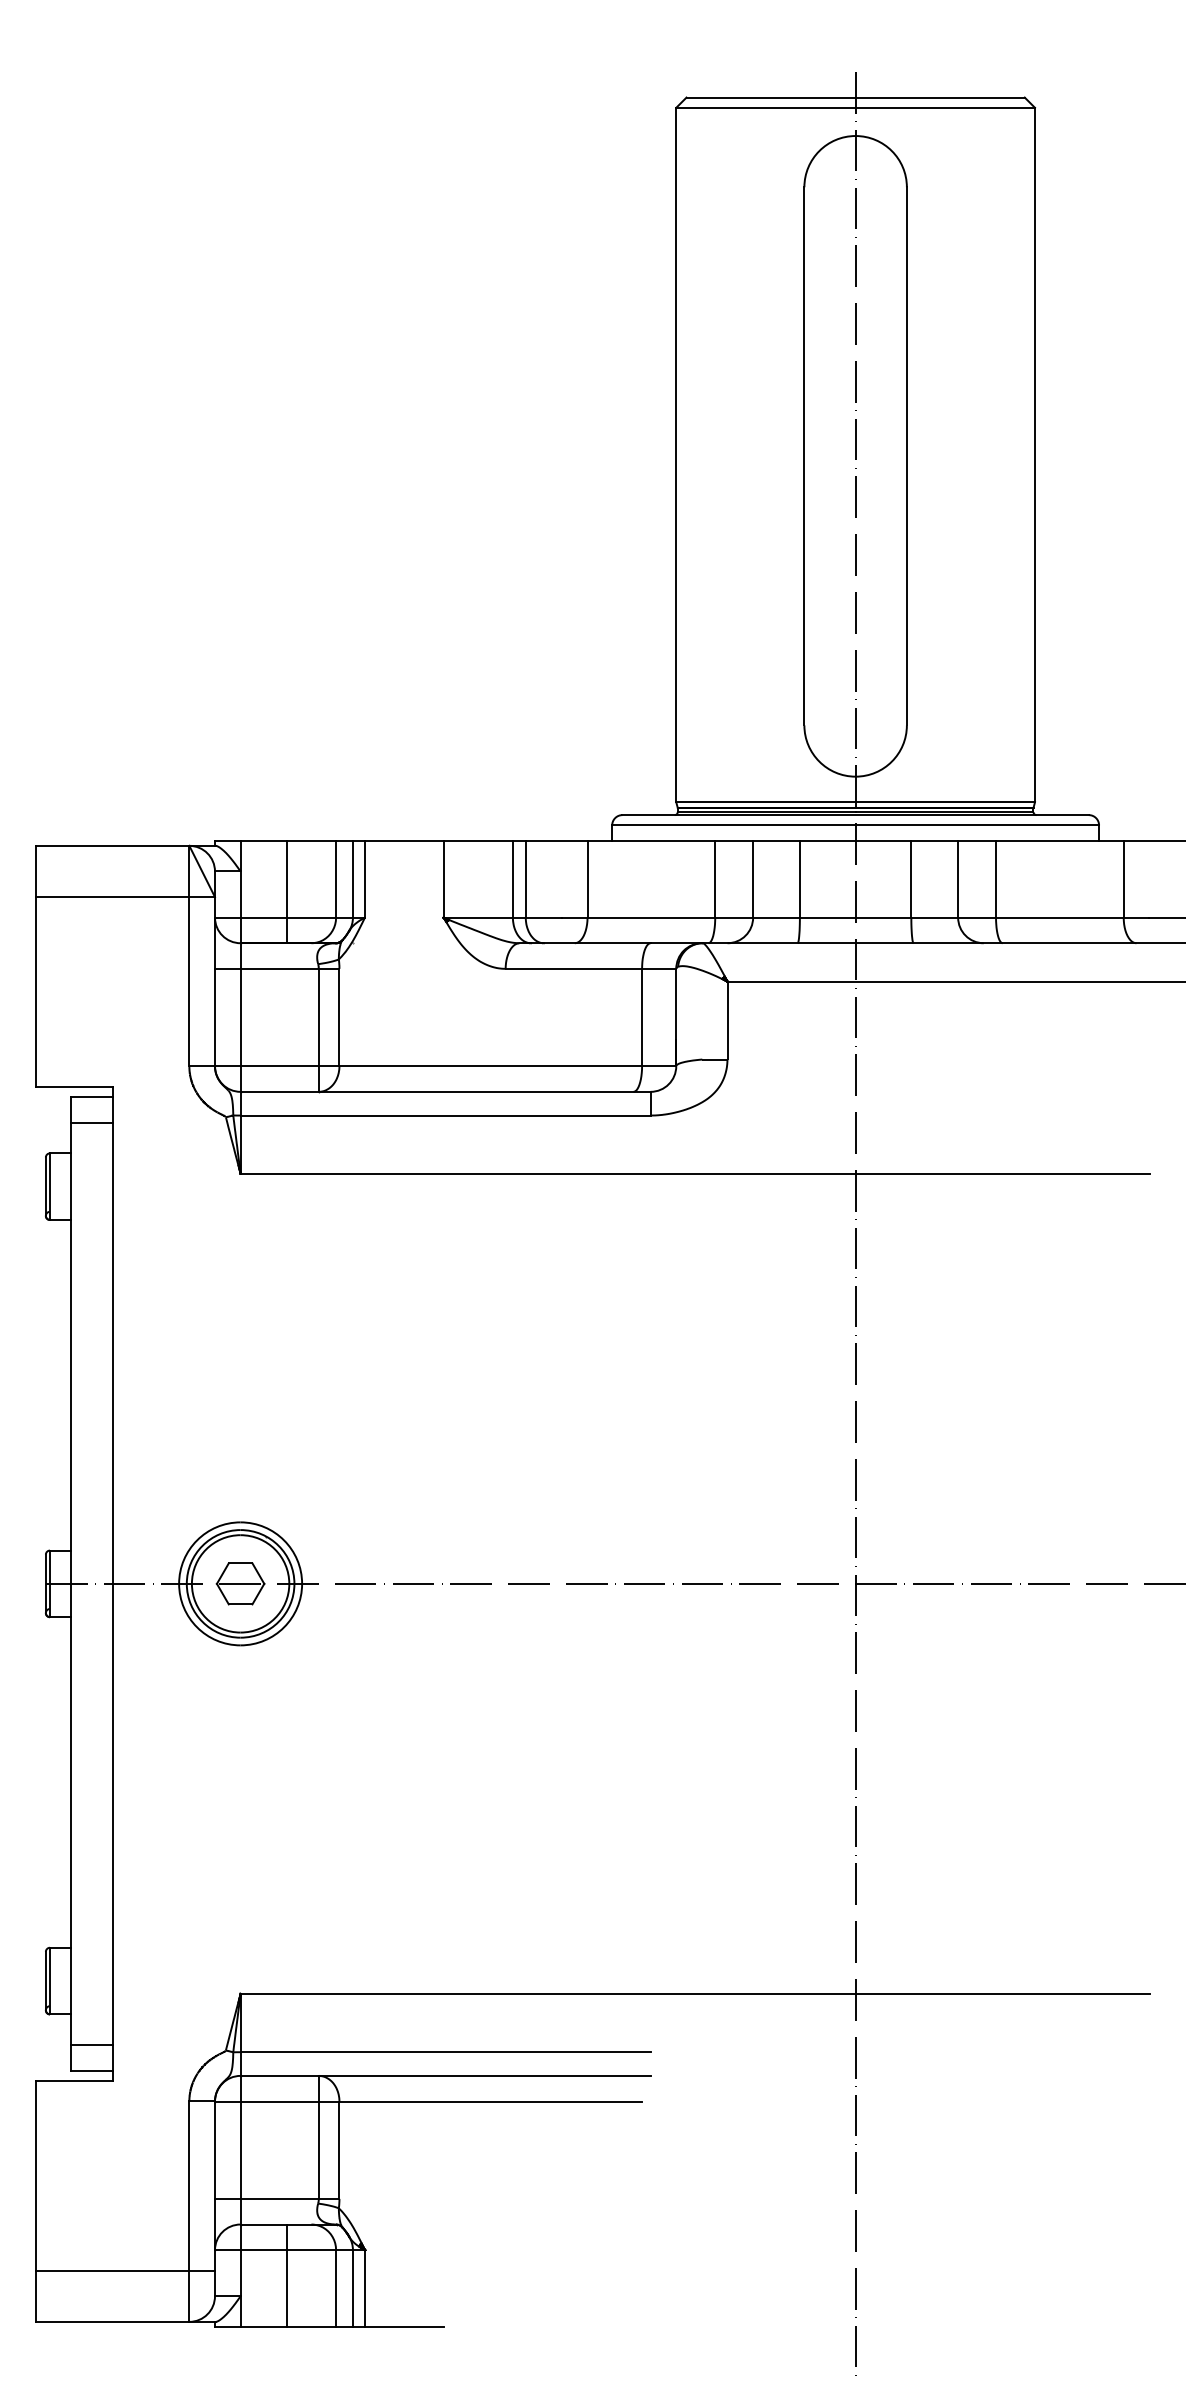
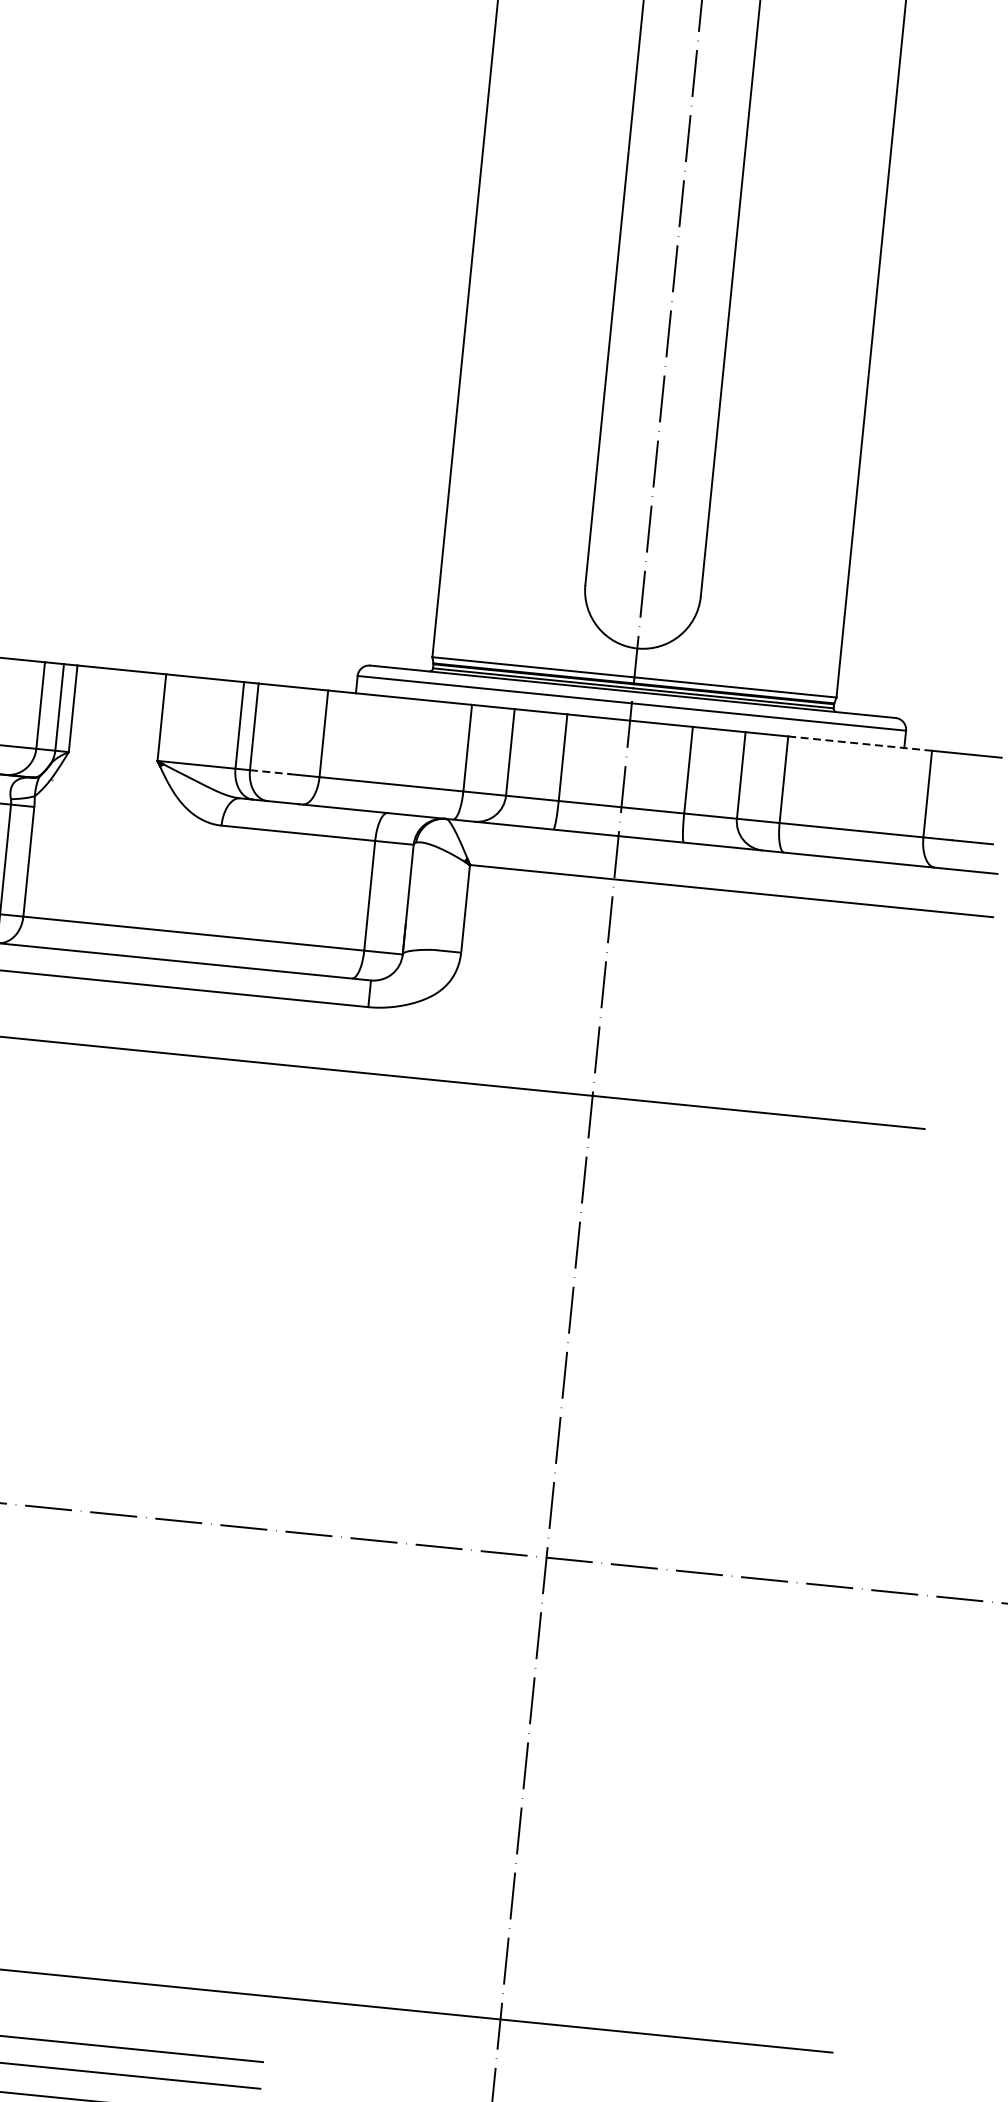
line: (1059, 840) -> (859, 743), solid -> dashed
line: (544, 917) -> (271, 772), solid -> dashed

